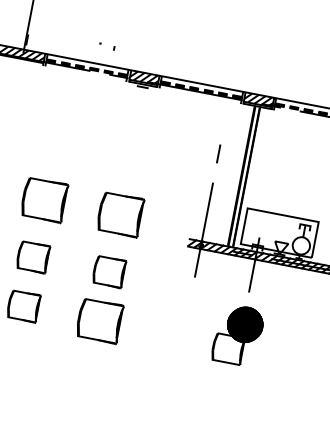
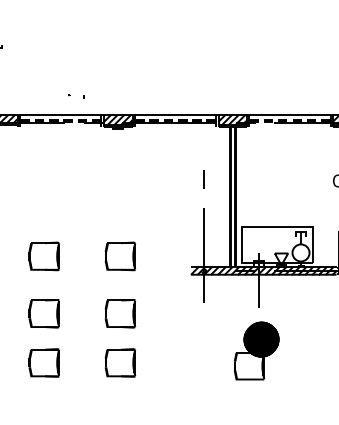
part: (43, 199) -> (43, 256), size x0.71
part: (119, 214) -> (119, 256), size x0.71
part: (100, 320) -> (120, 362), size x0.71

